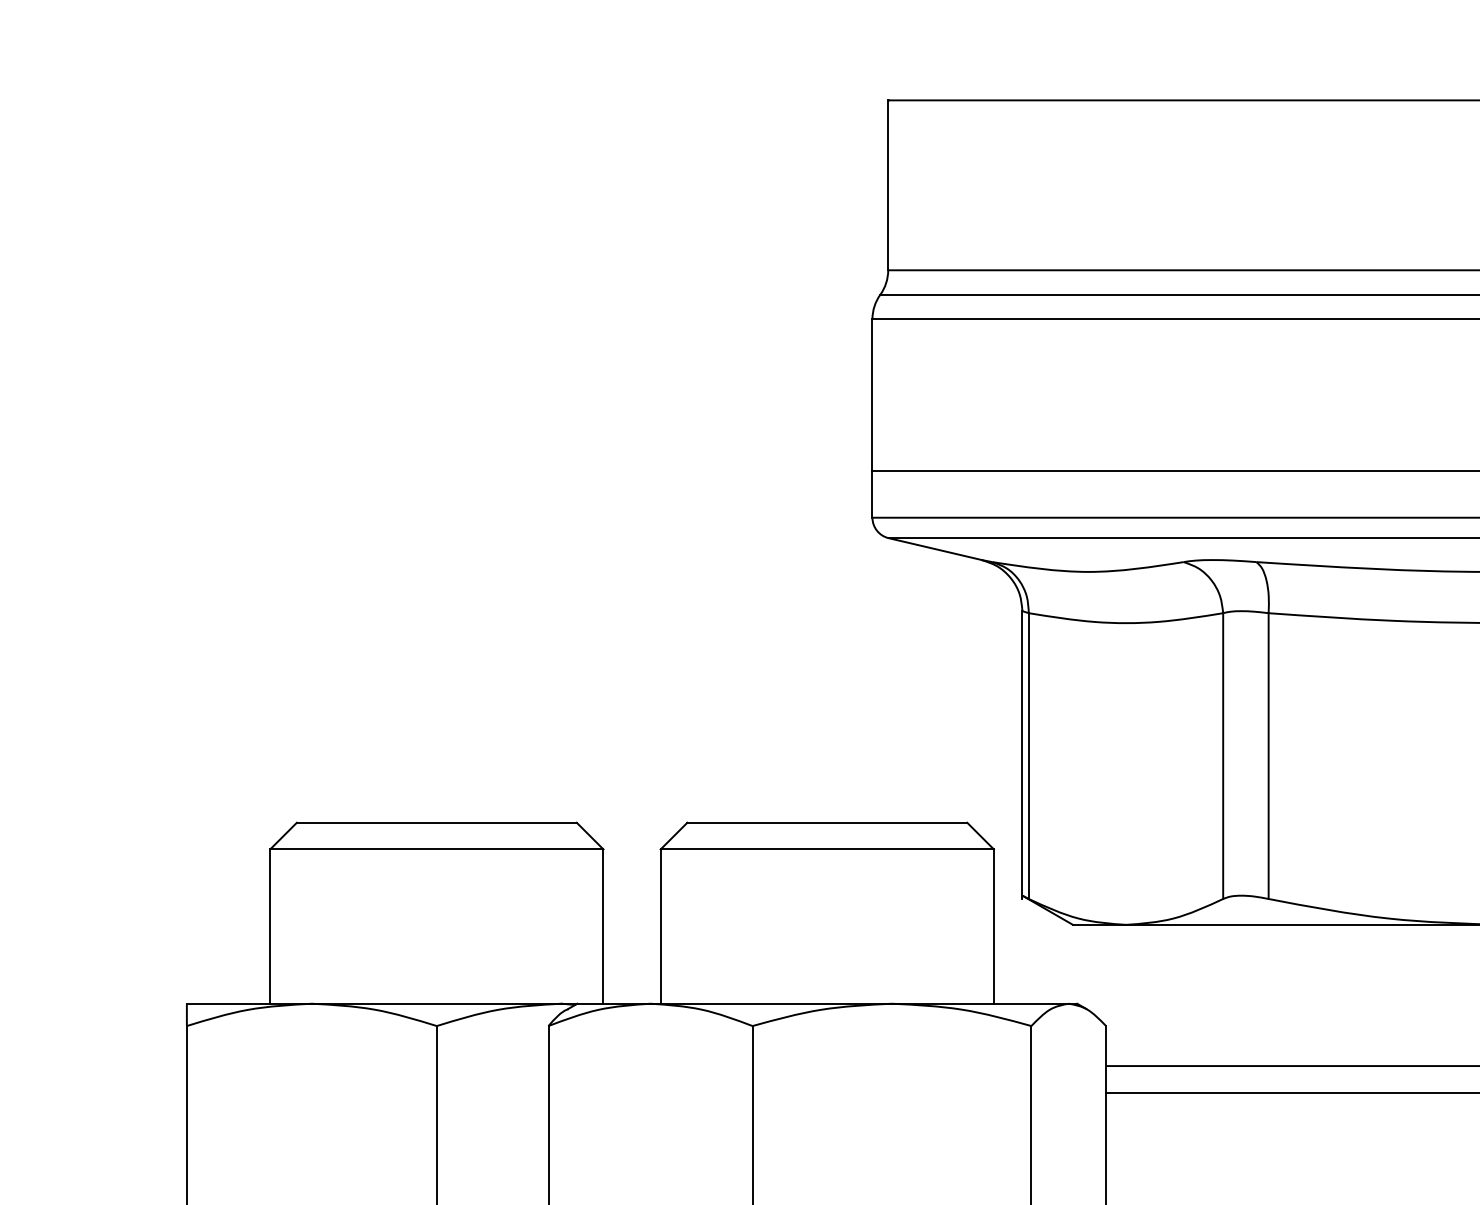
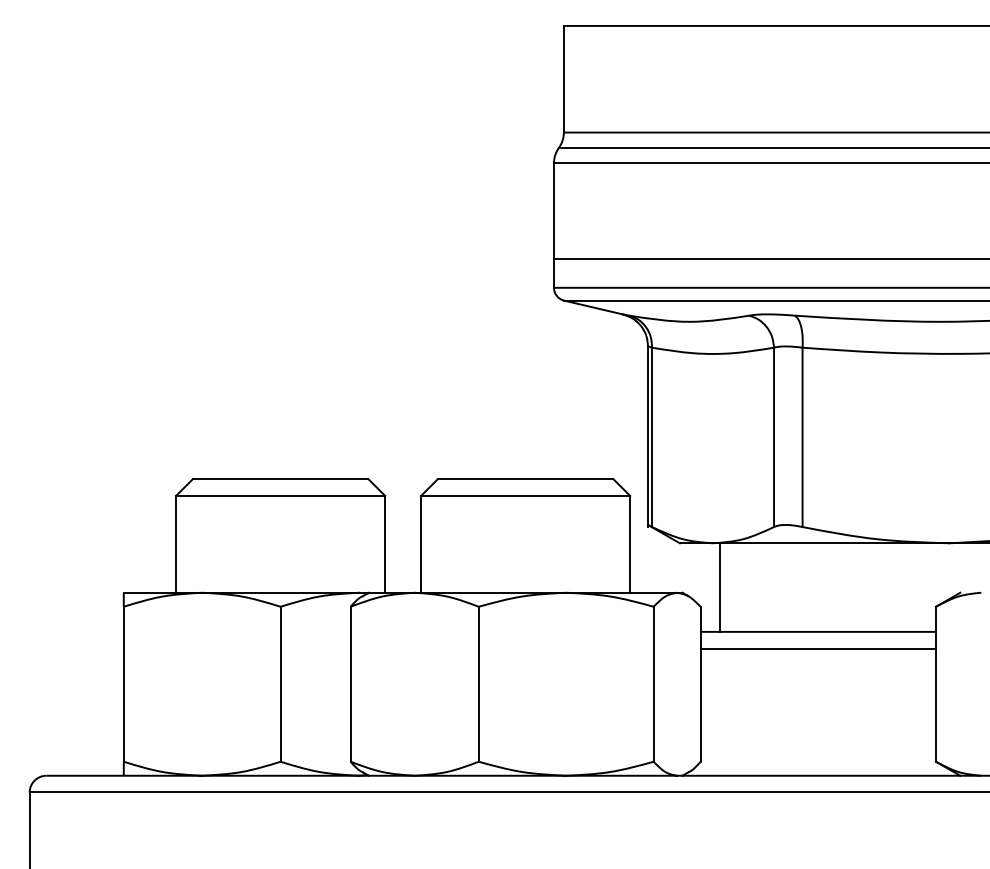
line: (1136, 995) -> (719, 587), added

